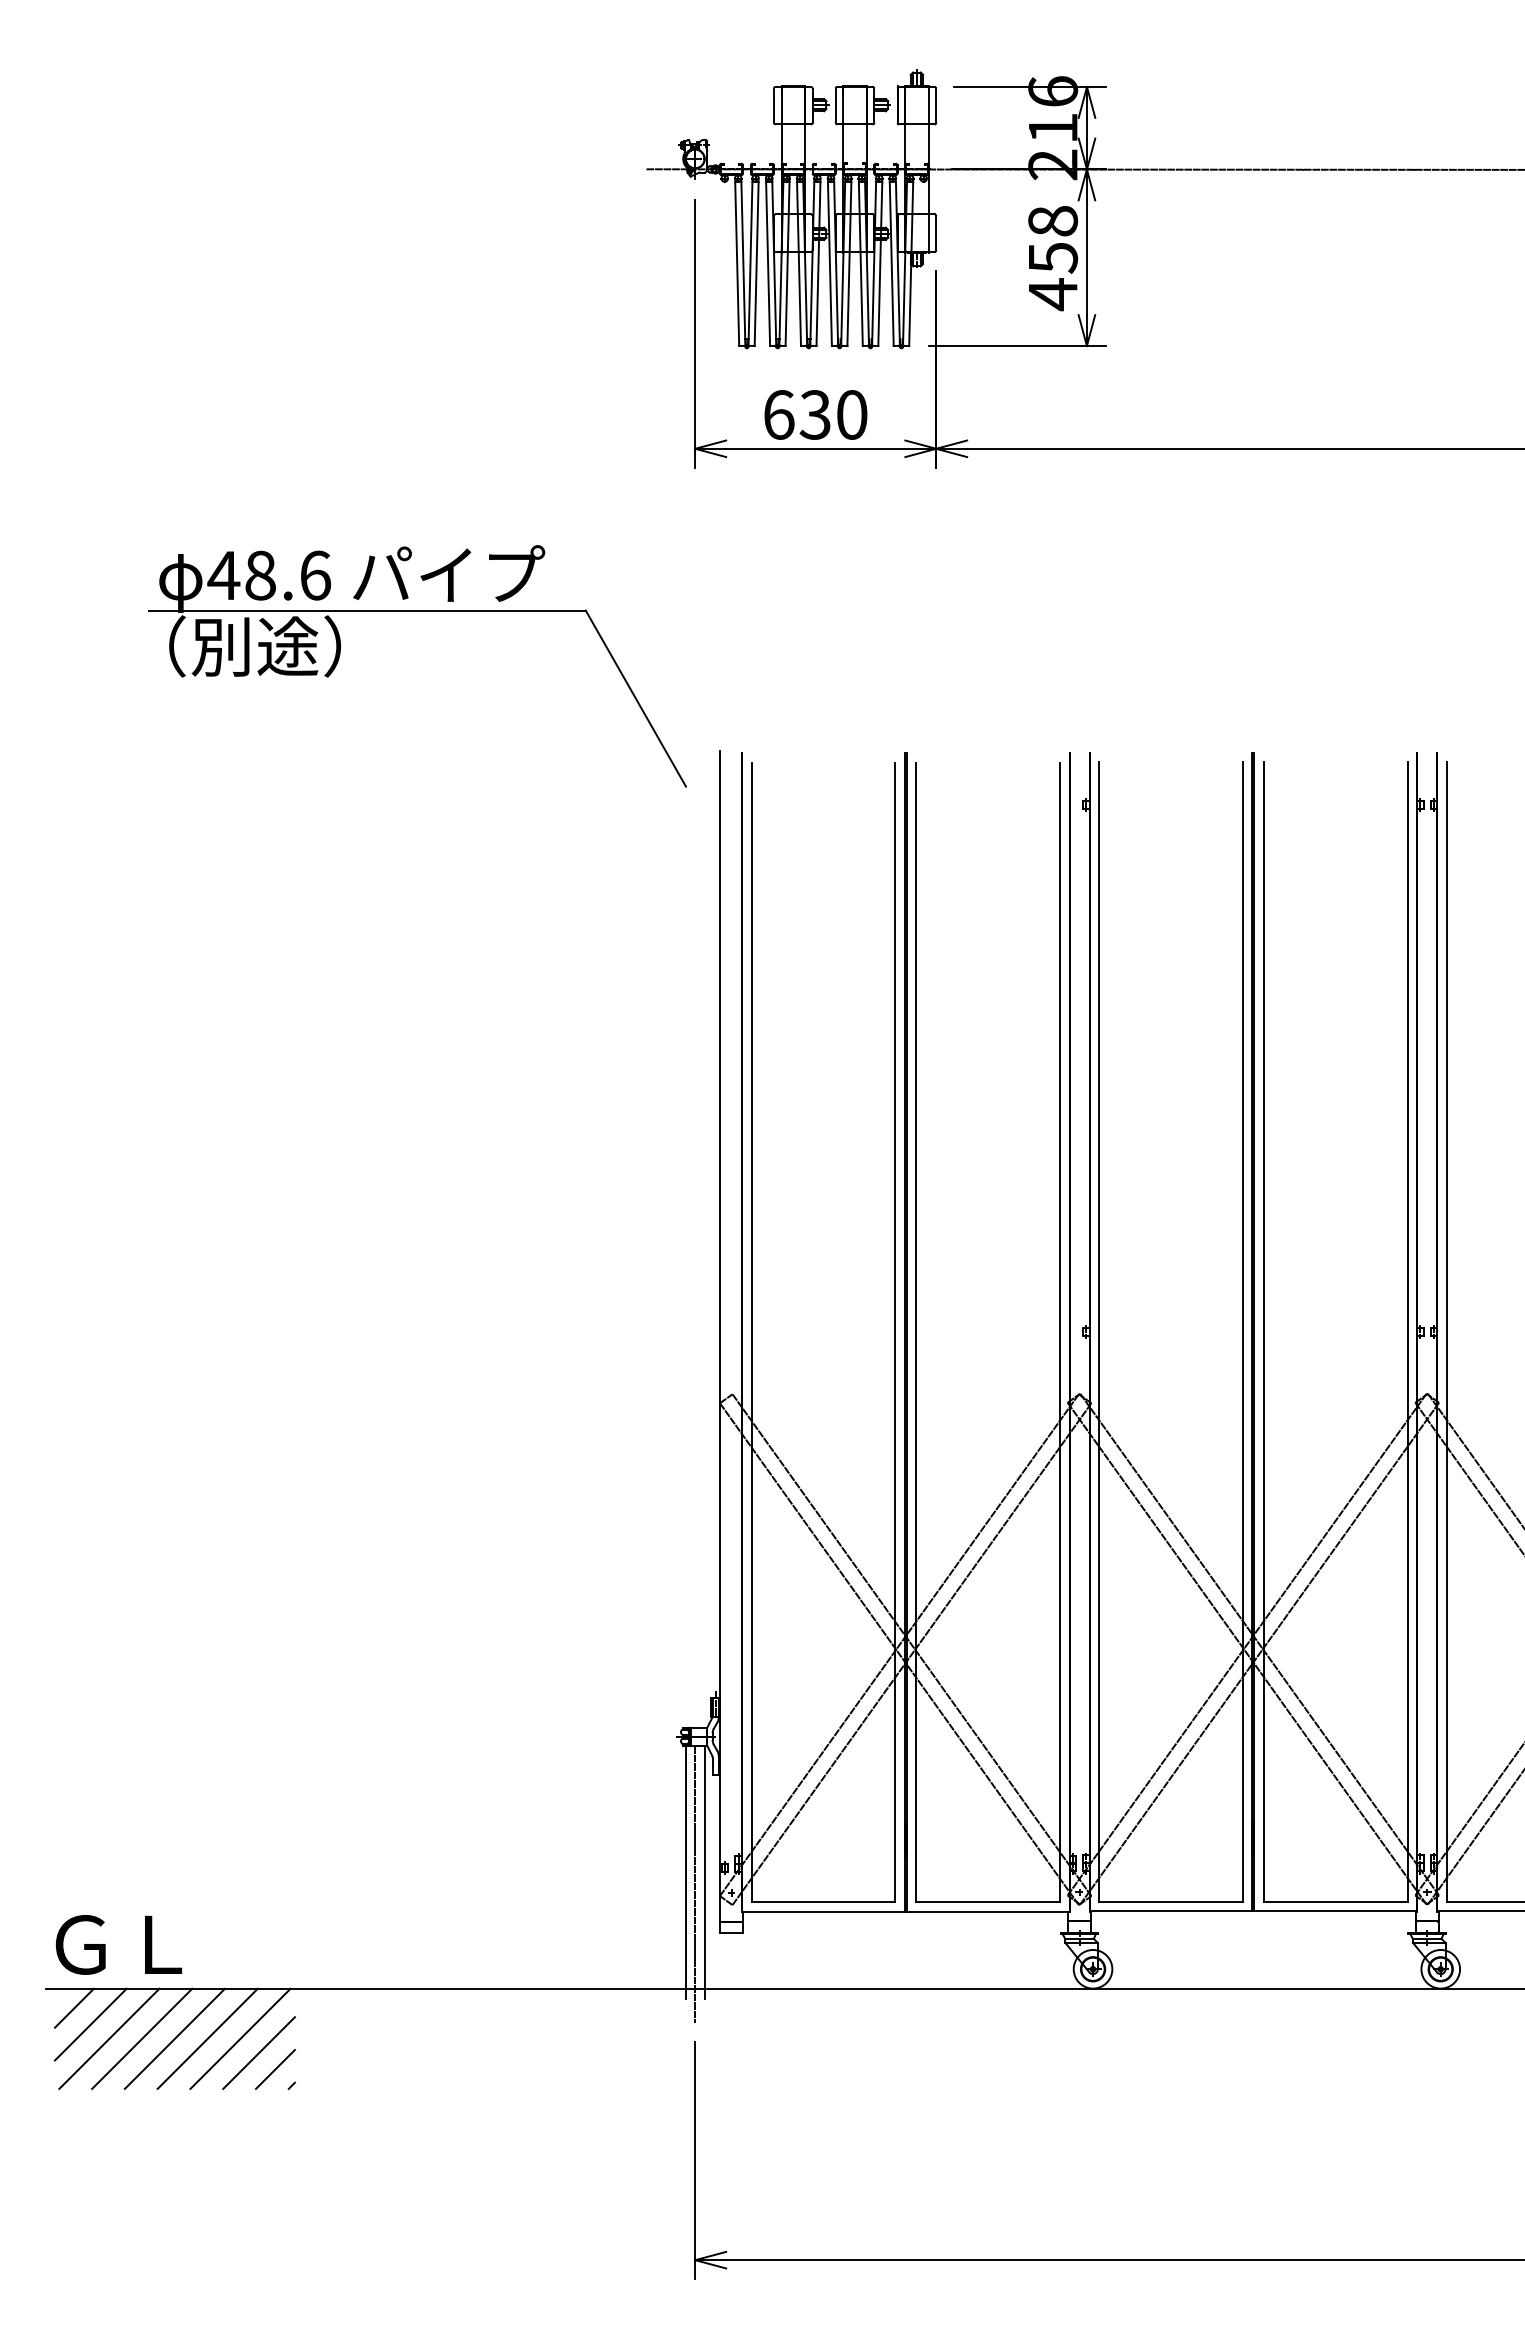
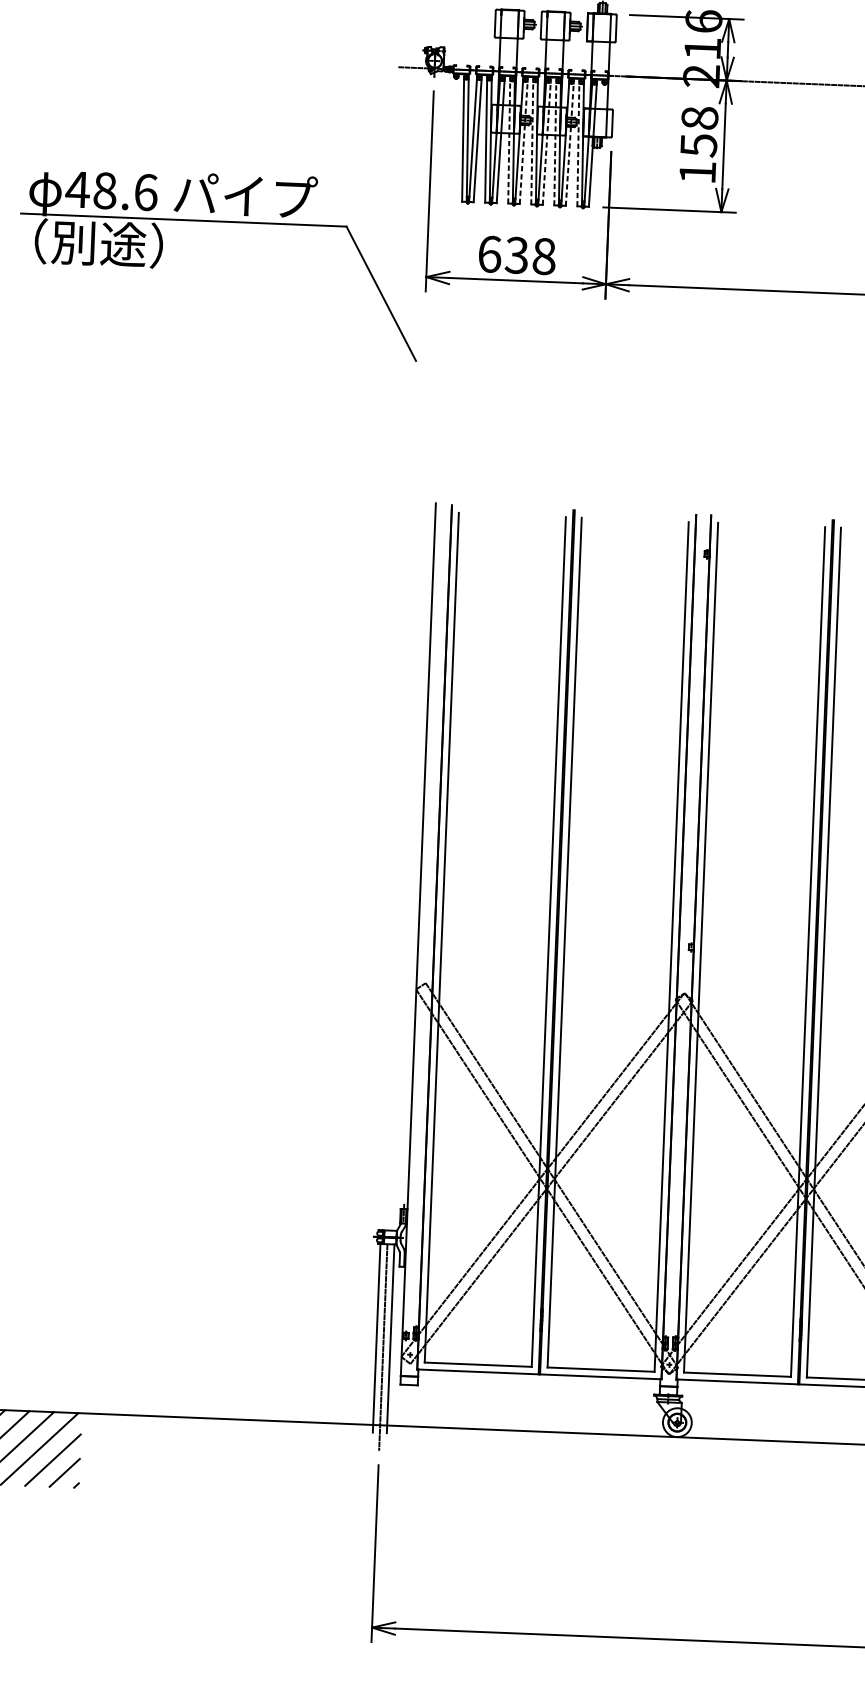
line: (799, 263) -> (509, 142), solid -> dashed
line: (818, 263) -> (523, 142), solid -> dashed
line: (829, 263) -> (531, 142), solid -> dashed
line: (849, 263) -> (546, 143), solid -> dashed
line: (860, 263) -> (555, 143), solid -> dashed
line: (880, 263) -> (569, 144), solid -> dashed
line: (891, 263) -> (578, 144), solid -> dashed
text: (1053, 294) -> (698, 172), 458 -> 158
text: (852, 414) -> (544, 256), 630 -> 638
part: (417, 611) -> (221, 222), moved

